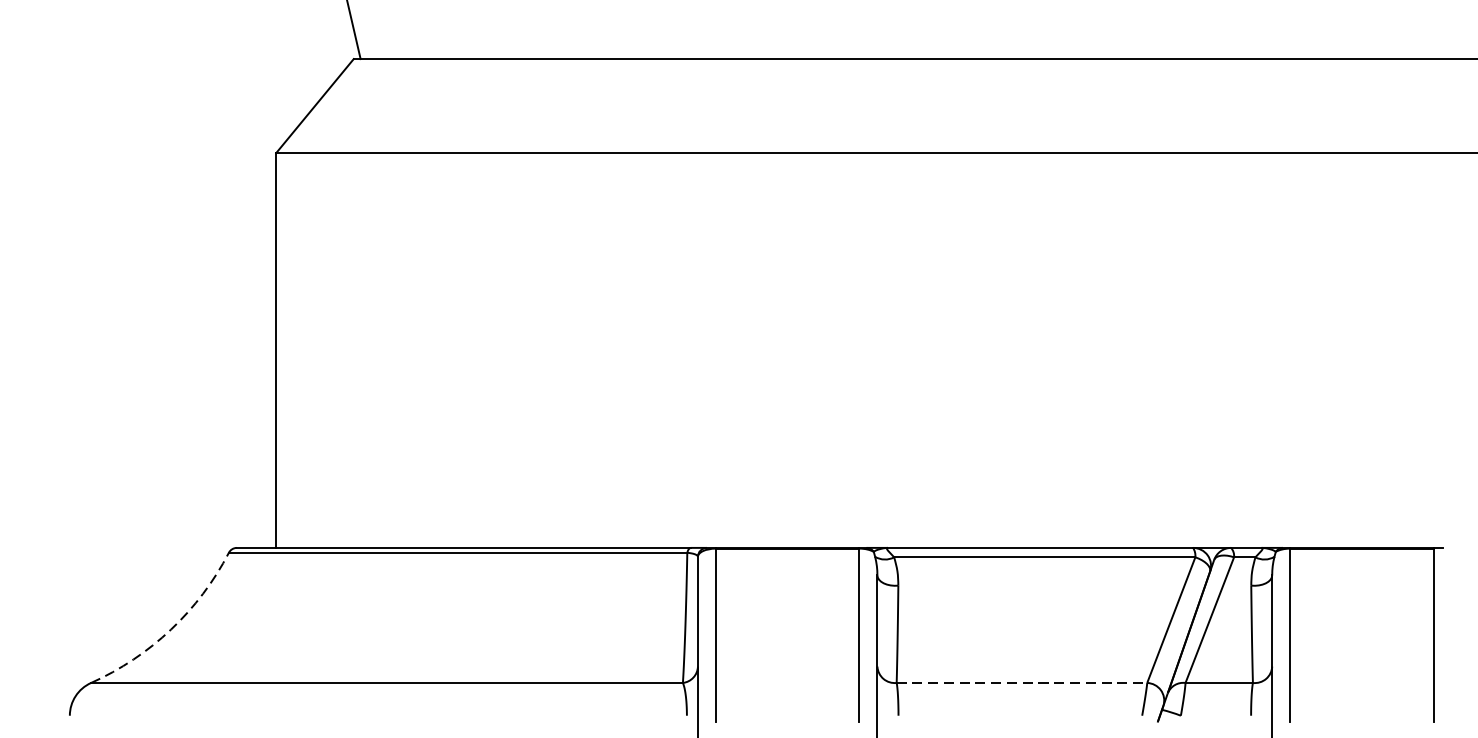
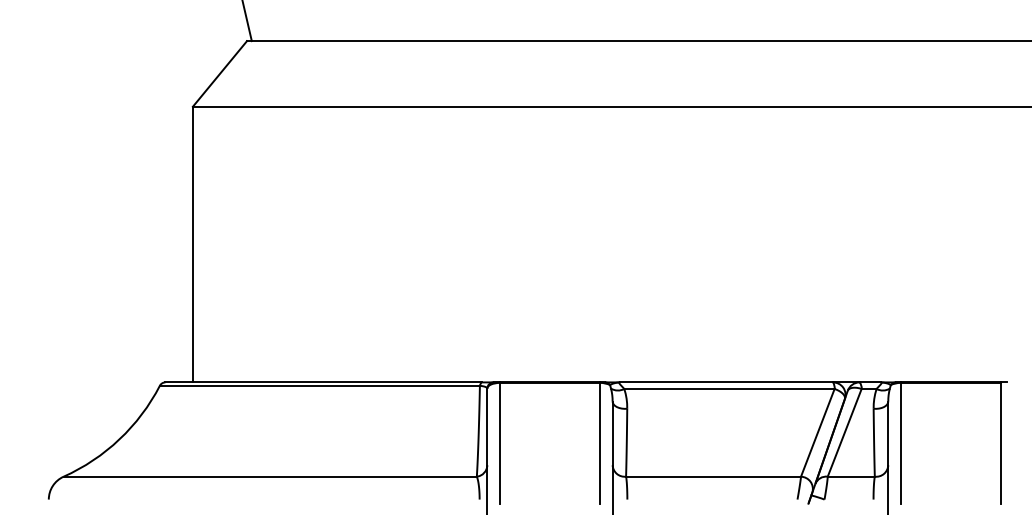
arc: (171, 629) -> (119, 439), dashed -> solid
line: (1023, 682) -> (714, 476), dashed -> solid

